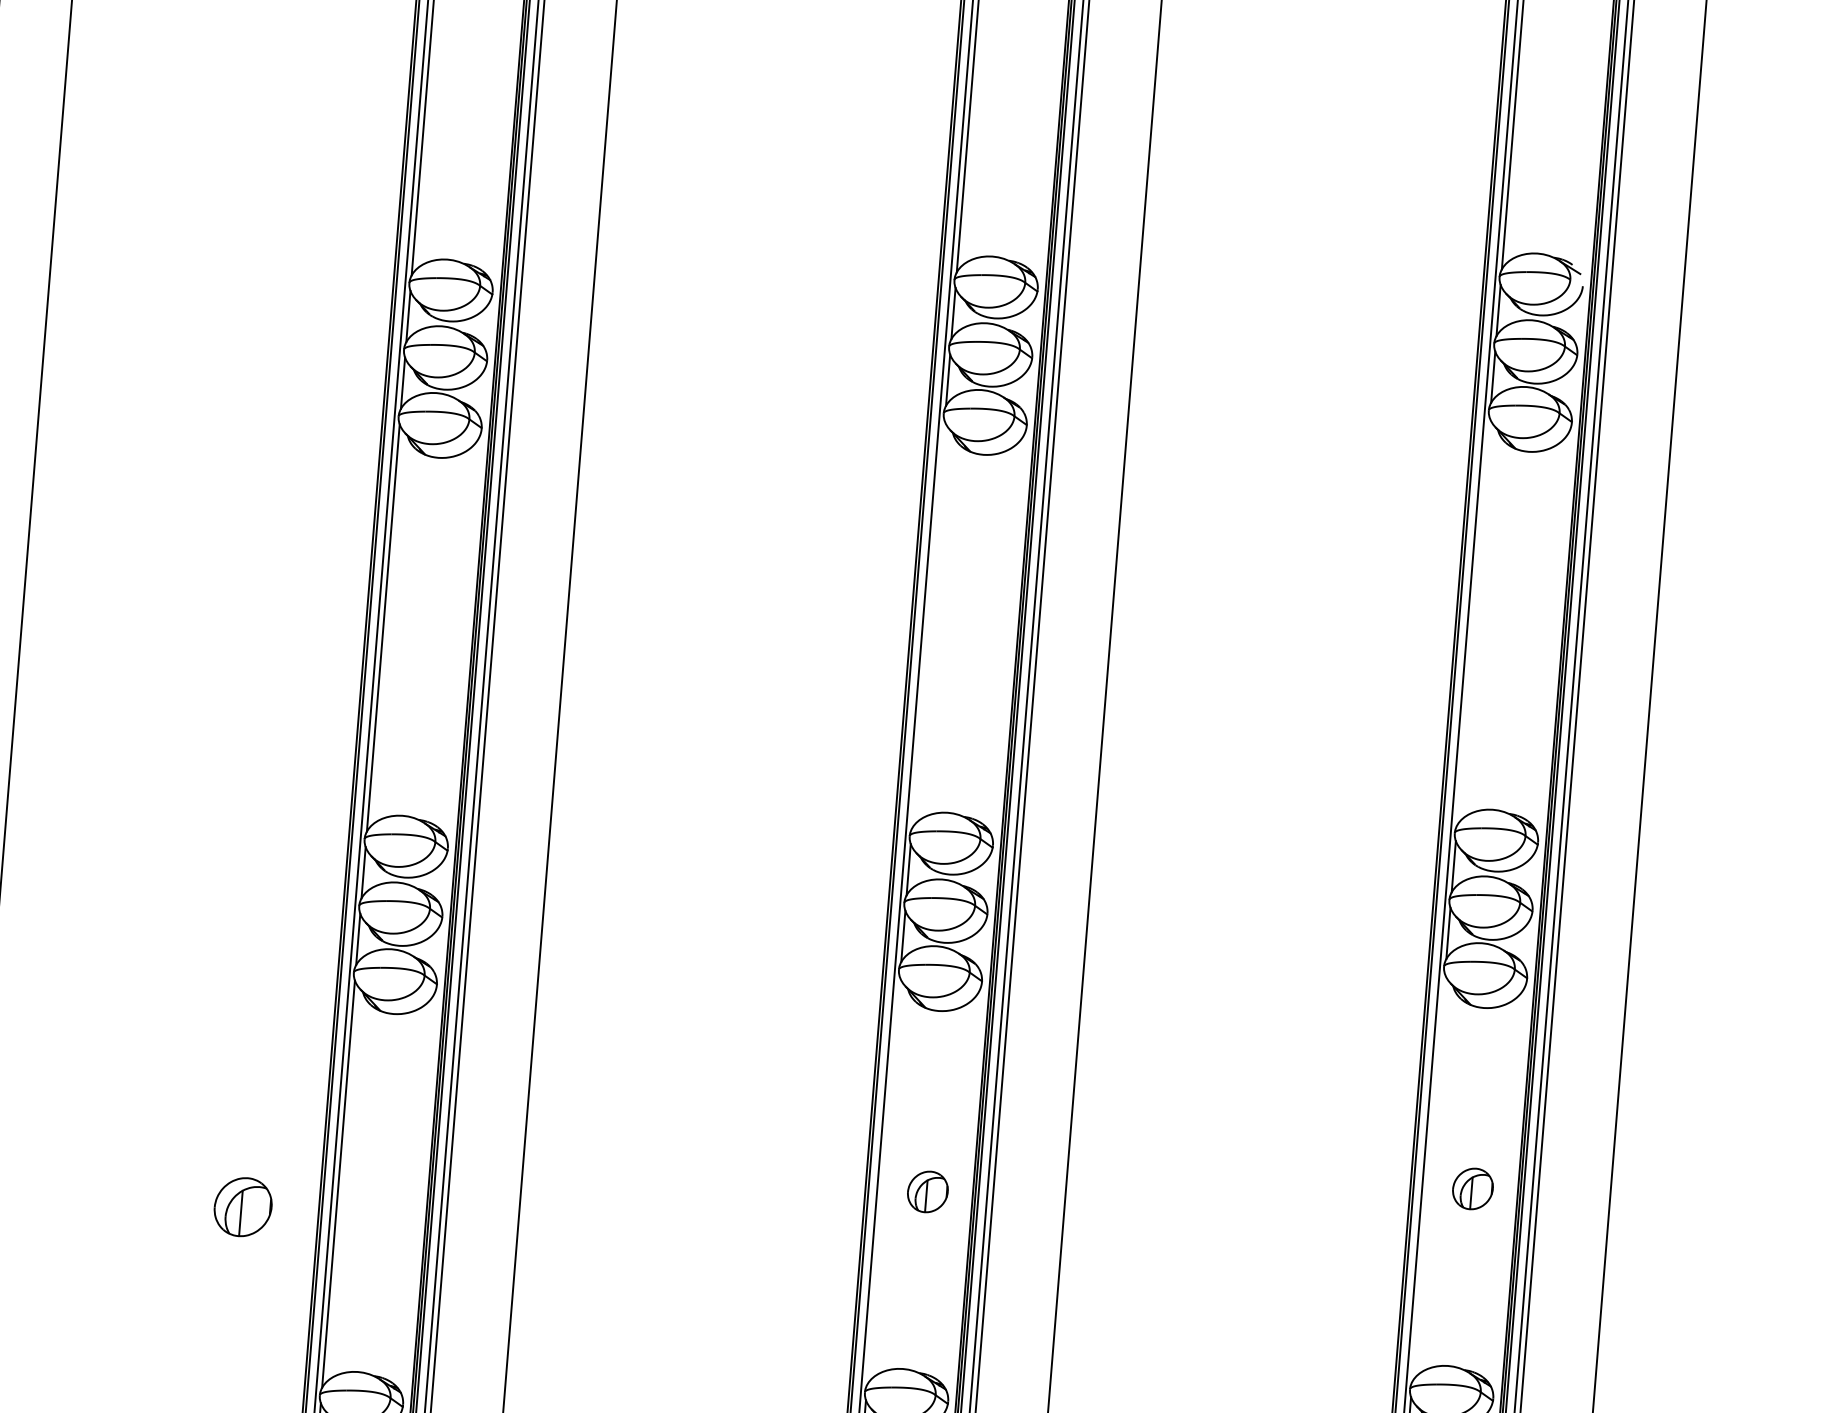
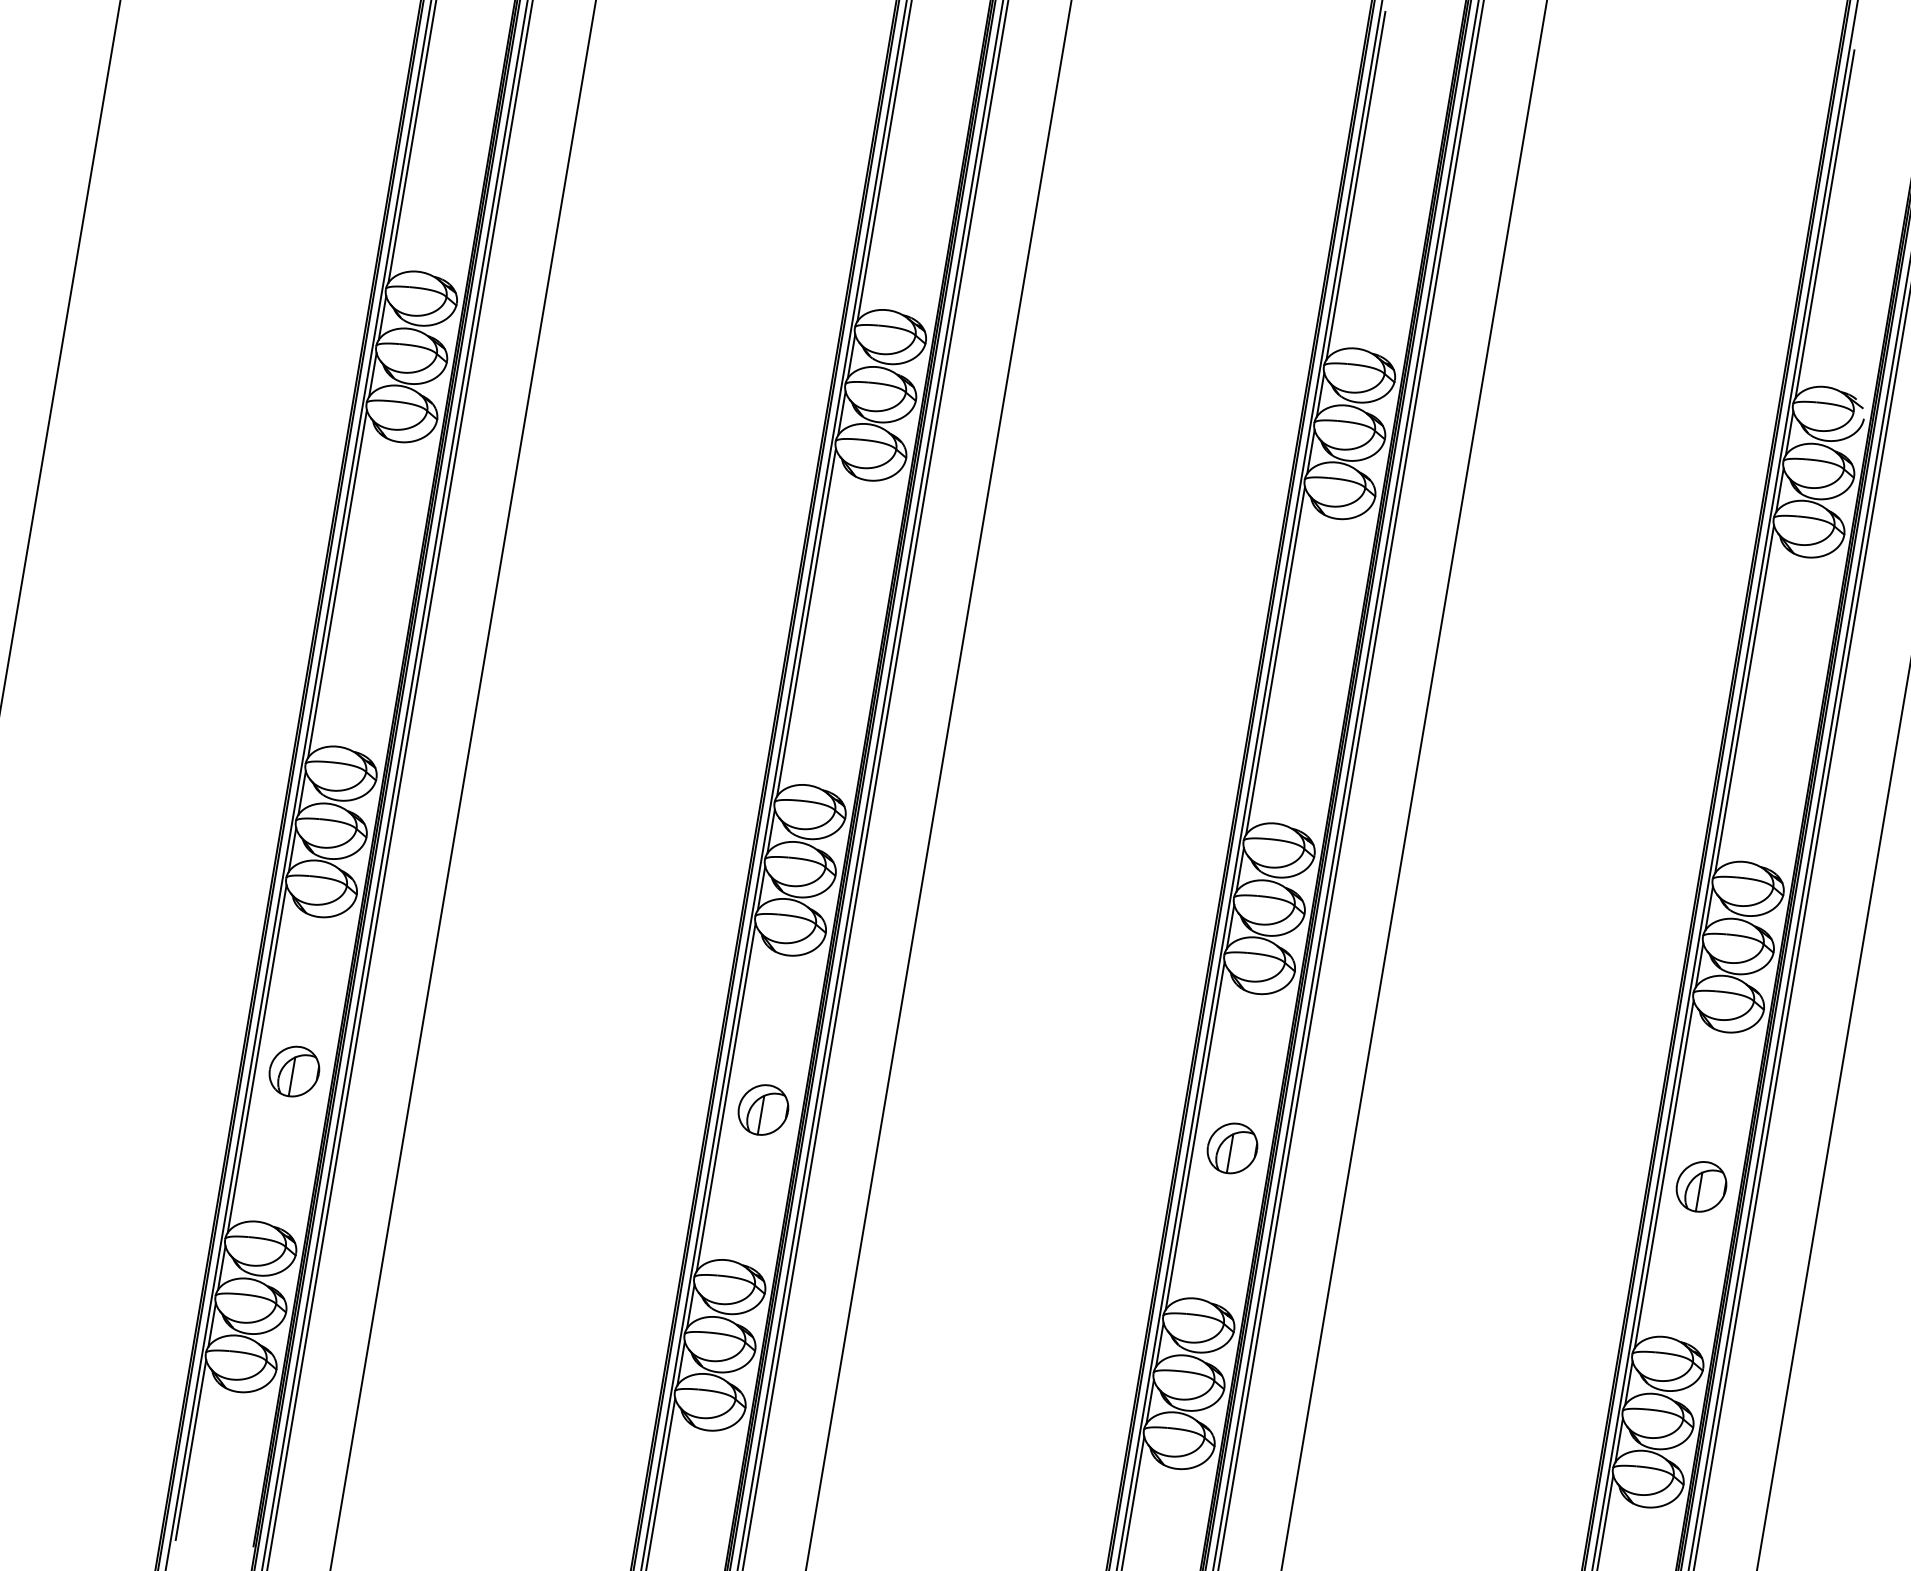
line: (1473, 622) -> (1744, 699), added
line: (928, 624) -> (1275, 660), added
line: (1427, 1178) -> (1663, 1174), added
line: (882, 1180) -> (1194, 1135), added
part: (1472, 1188) -> (1701, 1186), size x1.43
part: (927, 1192) -> (1232, 1148), size x1.43
part: (243, 1206) -> (763, 1109), moved

